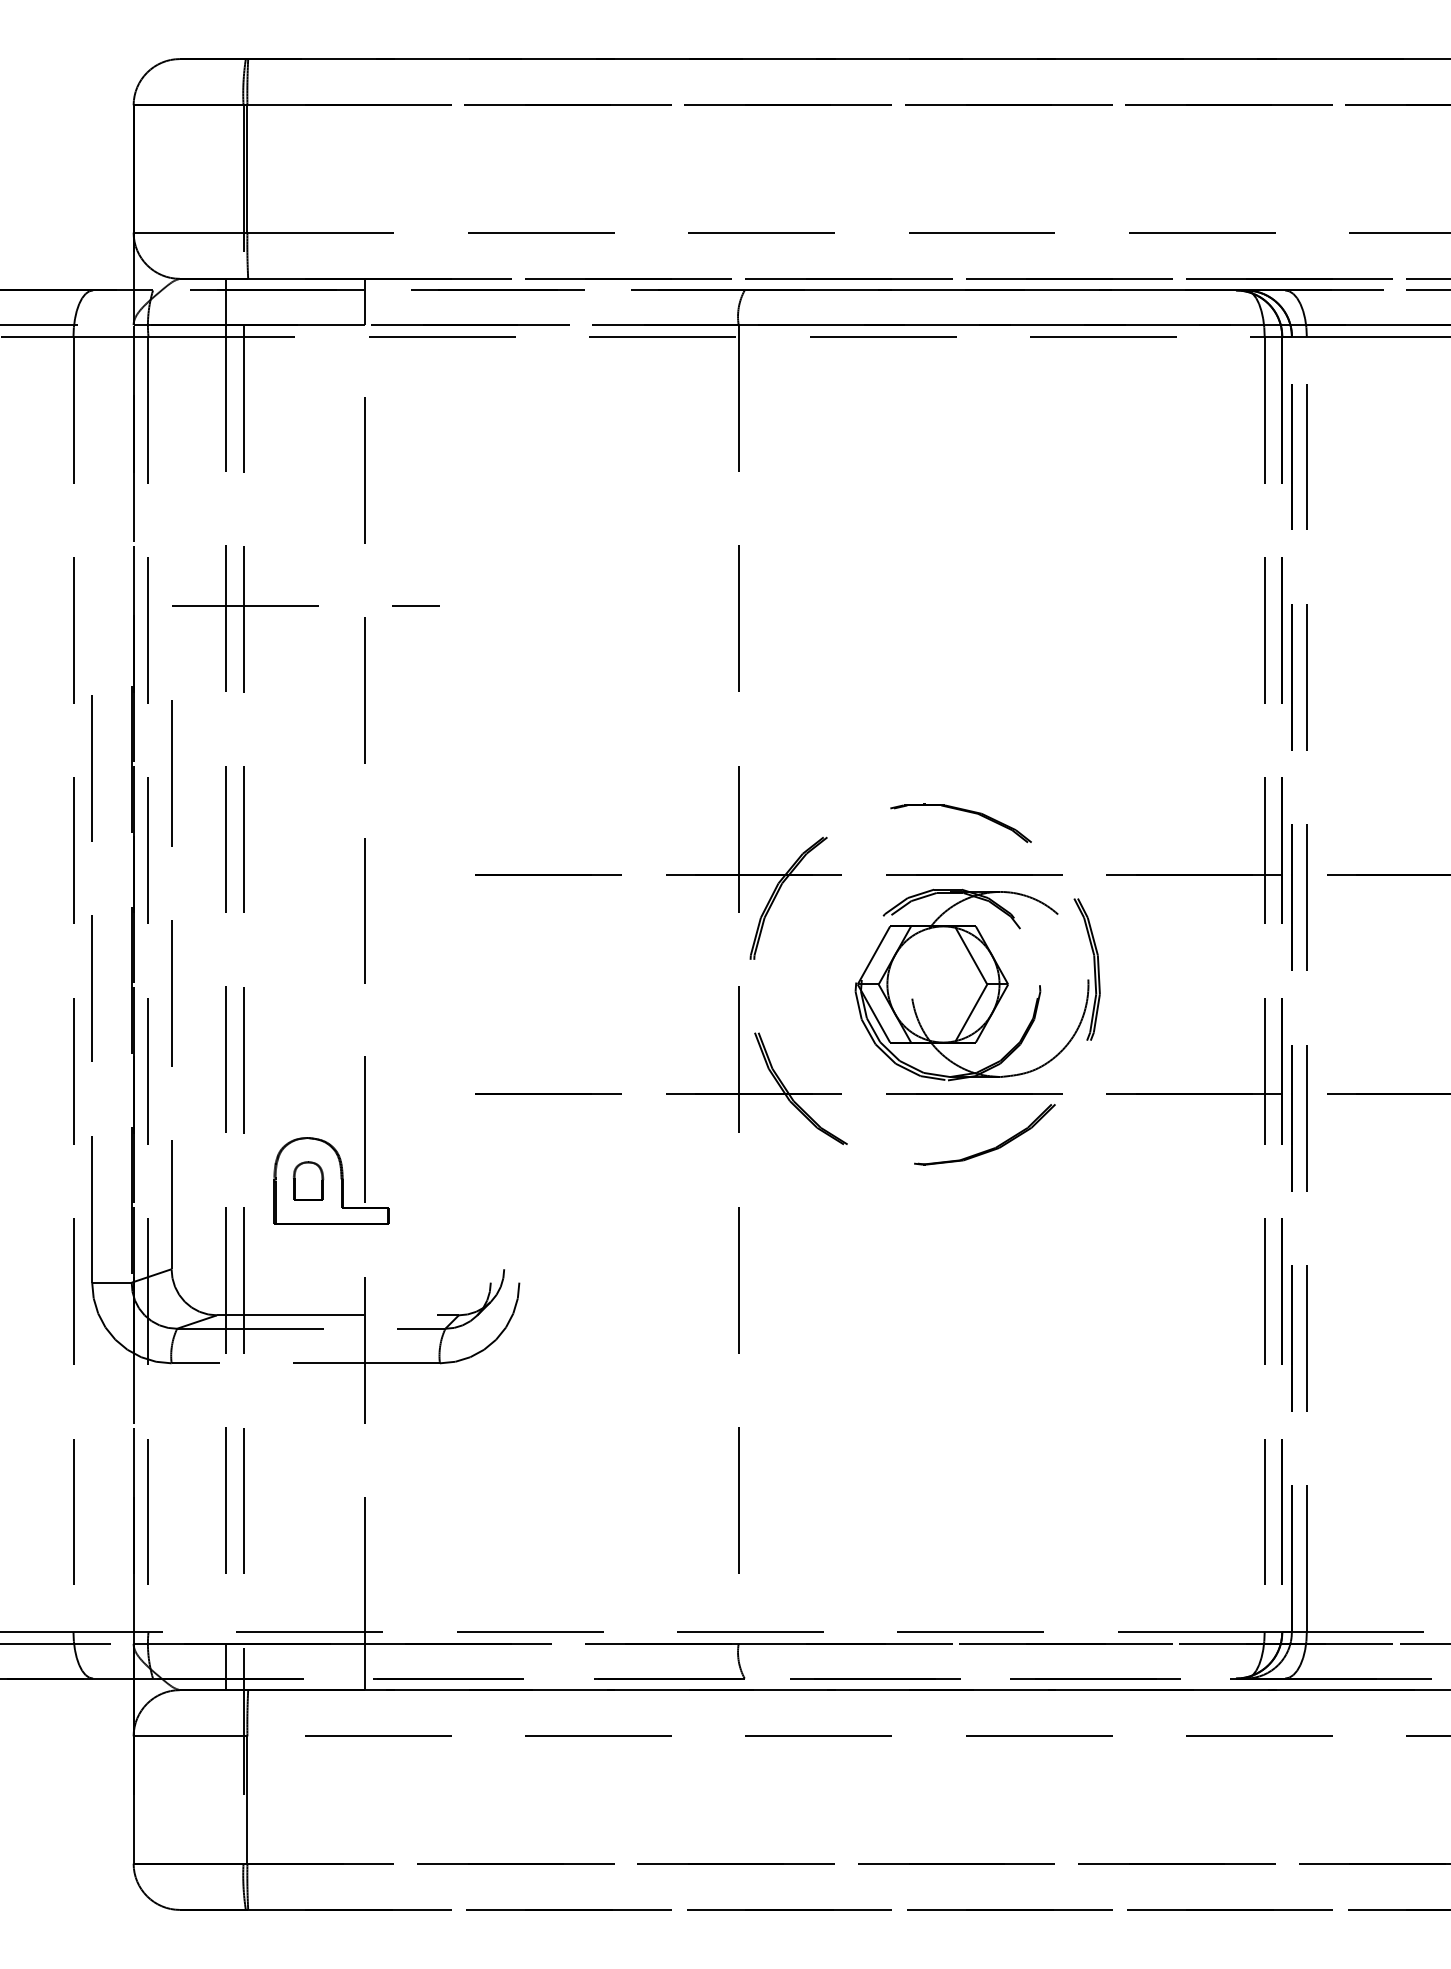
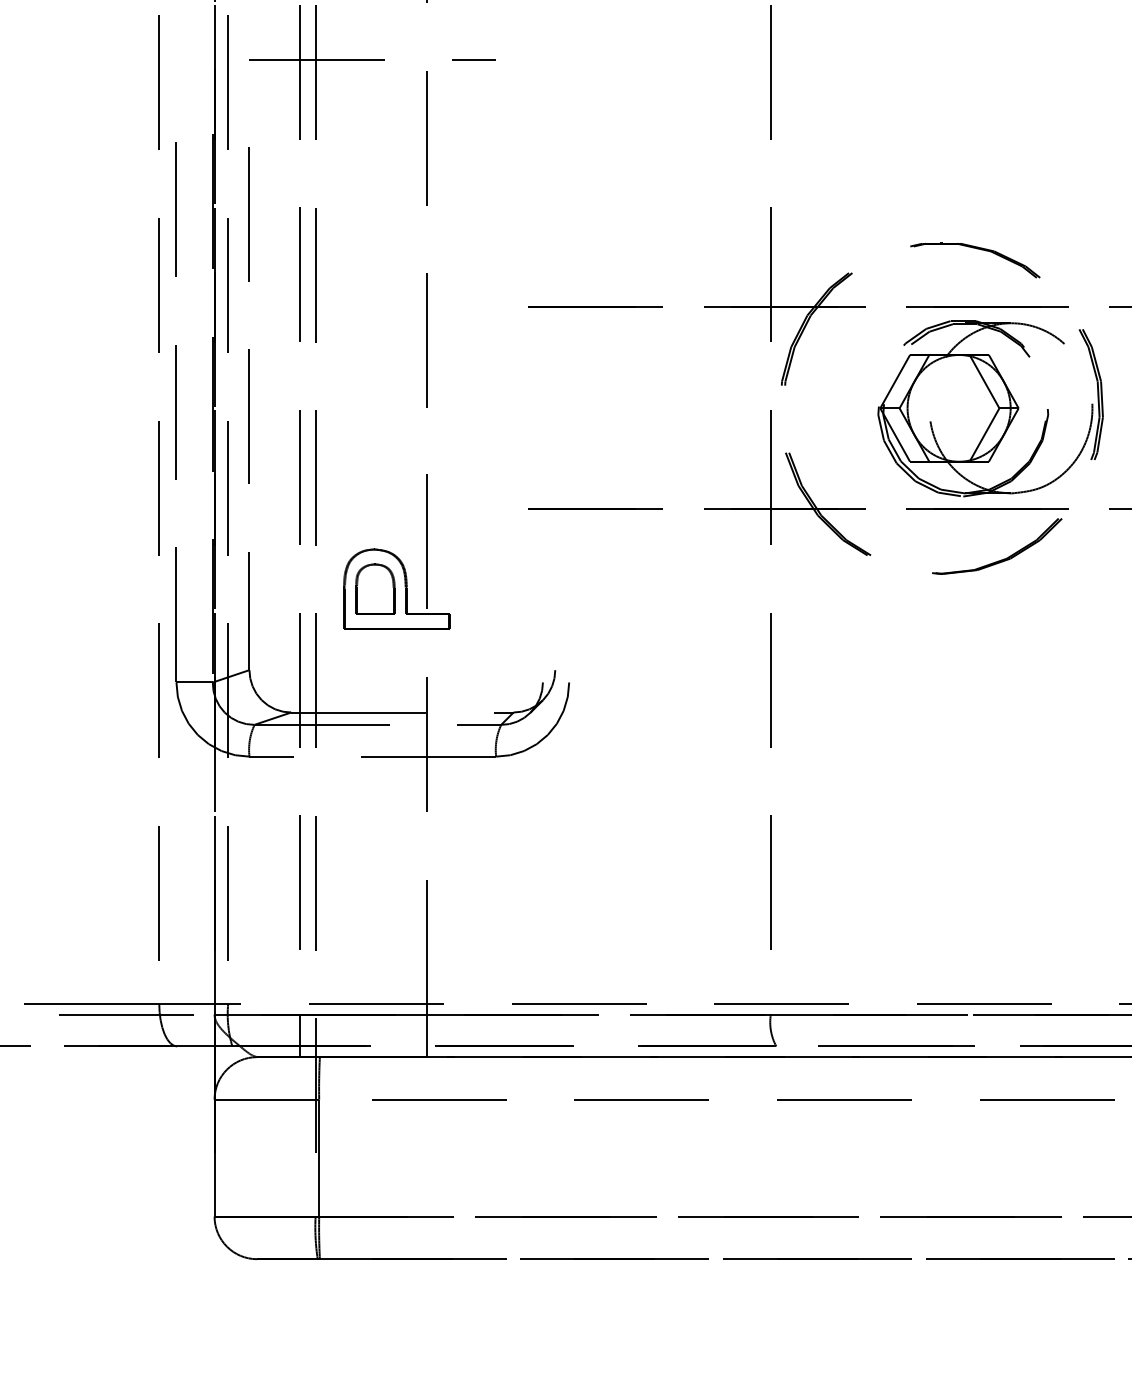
part: (308, 1180) -> (375, 588), size x1.43

